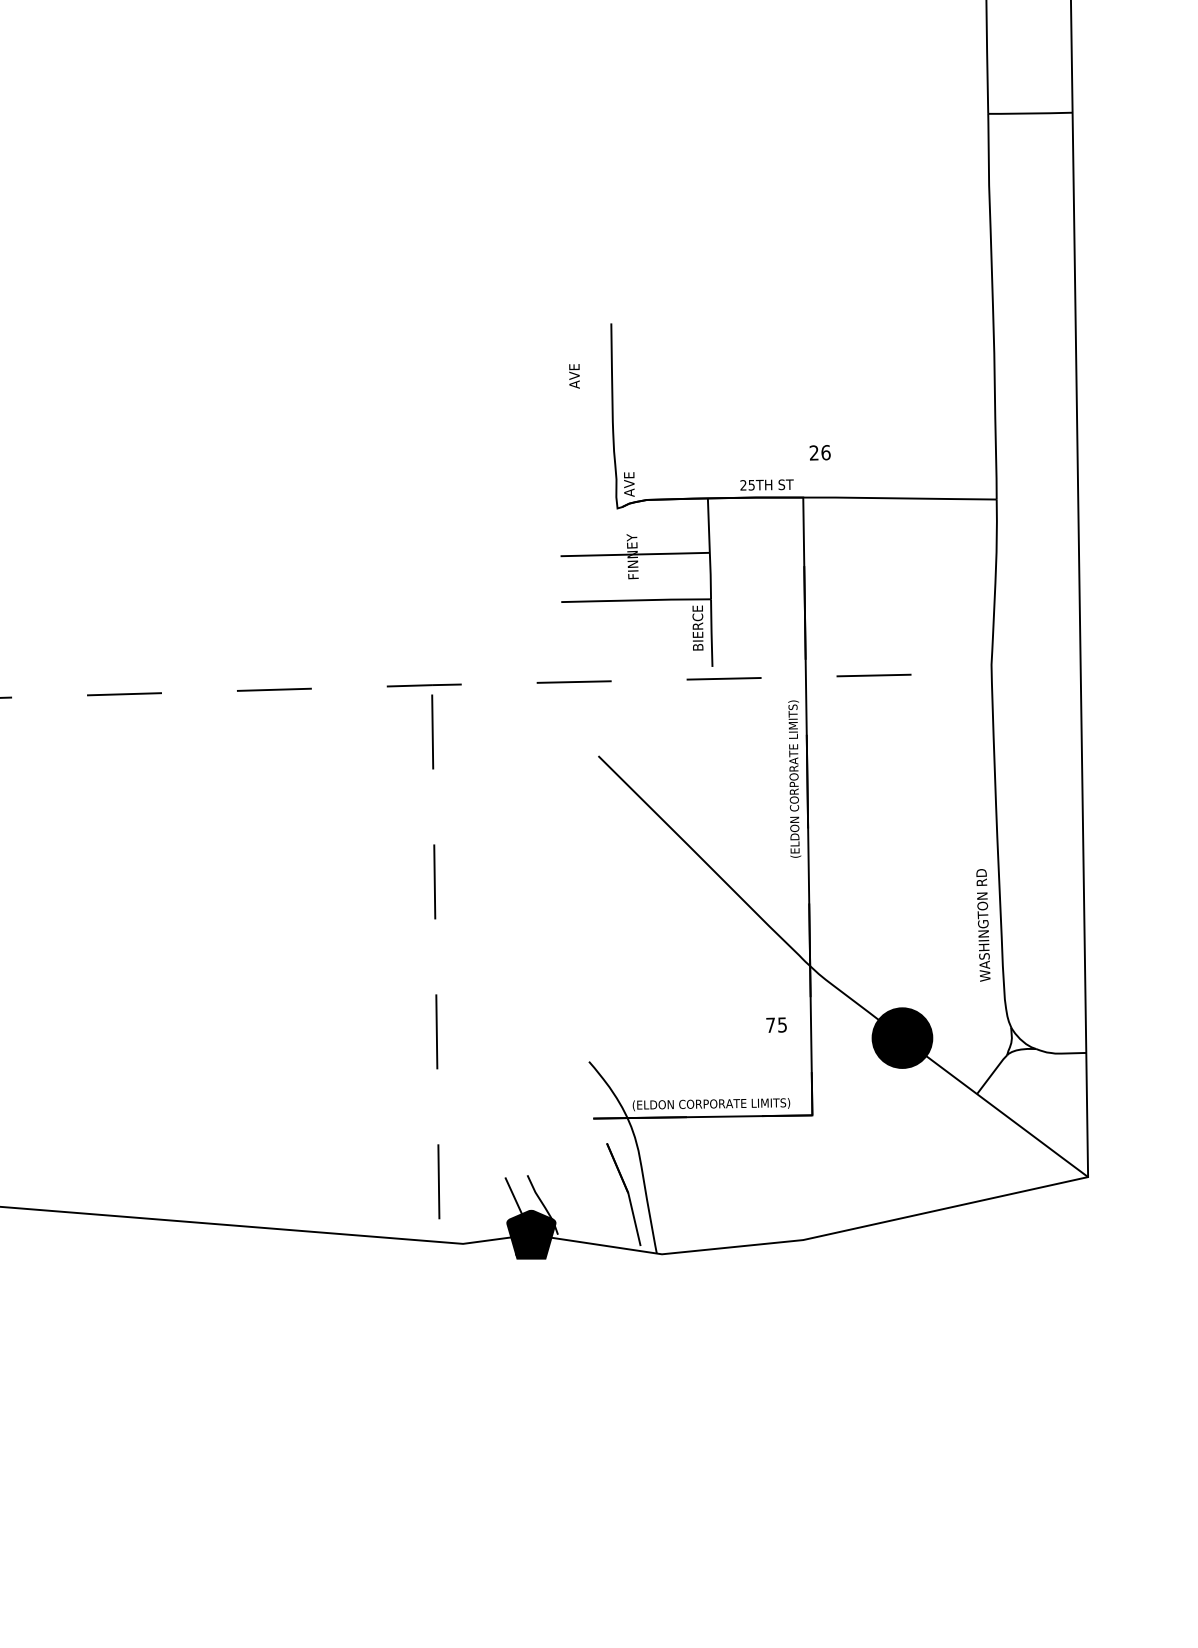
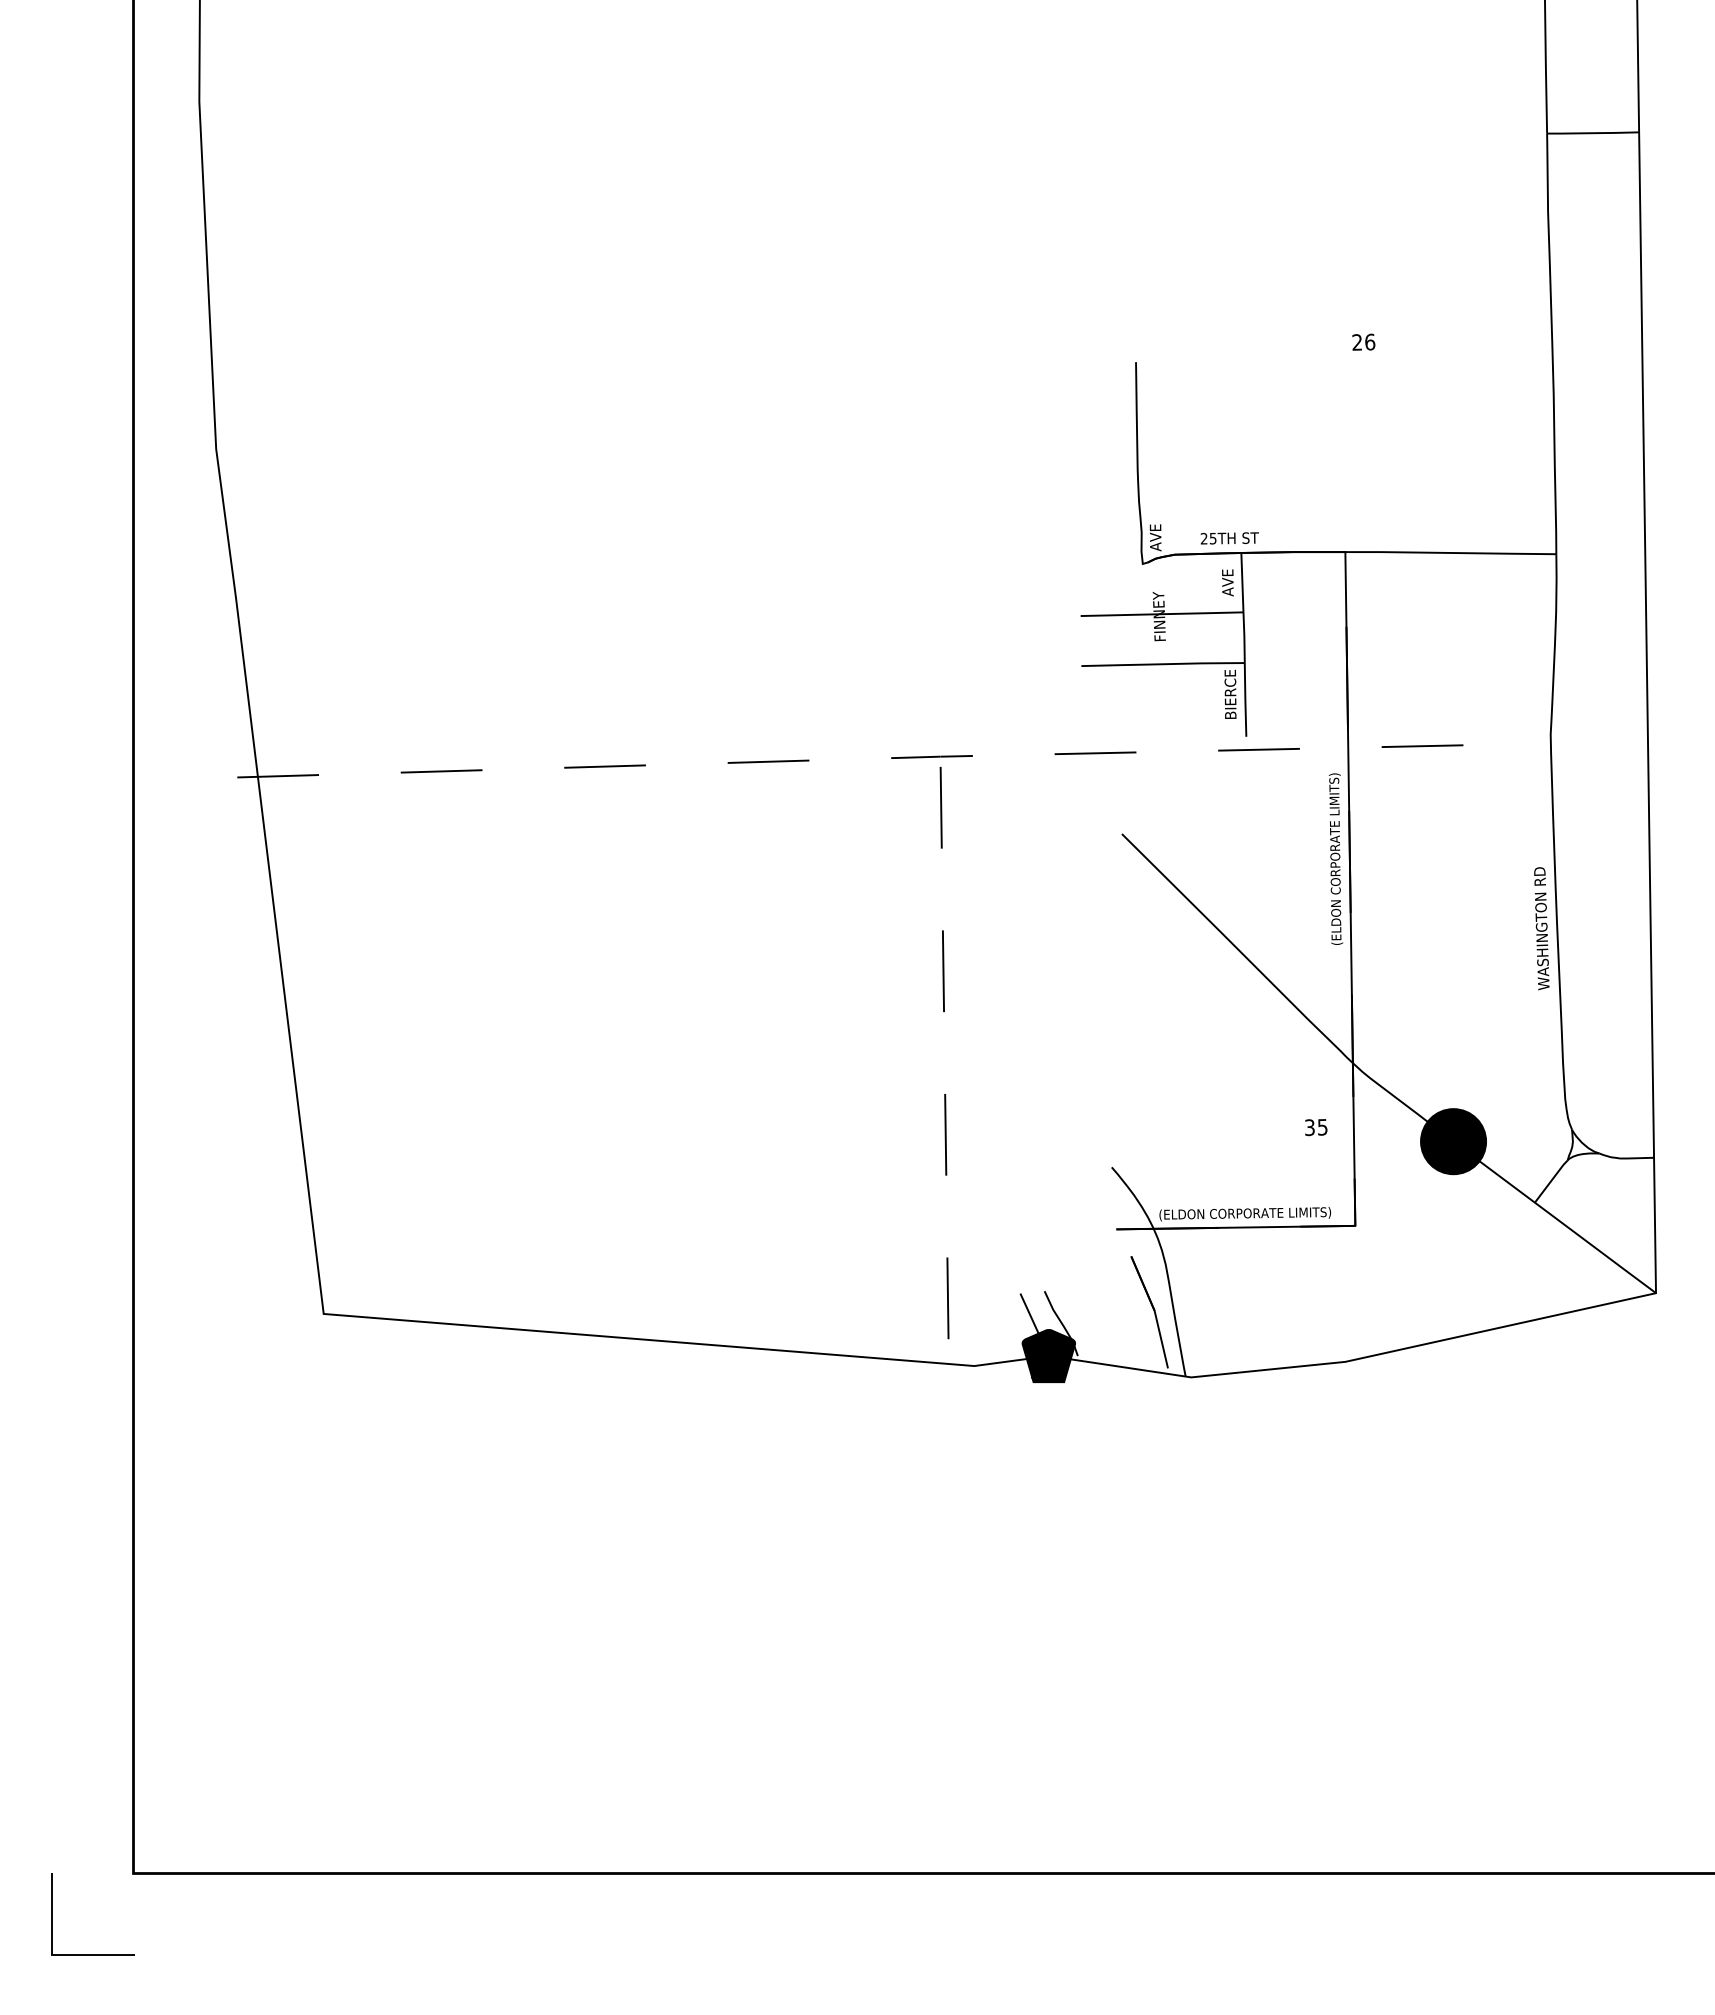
text: (574, 376) -> (1227, 582), moved
text: (819, 452) -> (1363, 341), moved
text: (766, 485) -> (1229, 538), moved
text: (983, 925) -> (1541, 928), moved
text: (770, 1025) -> (1309, 1127), 75 -> 35

